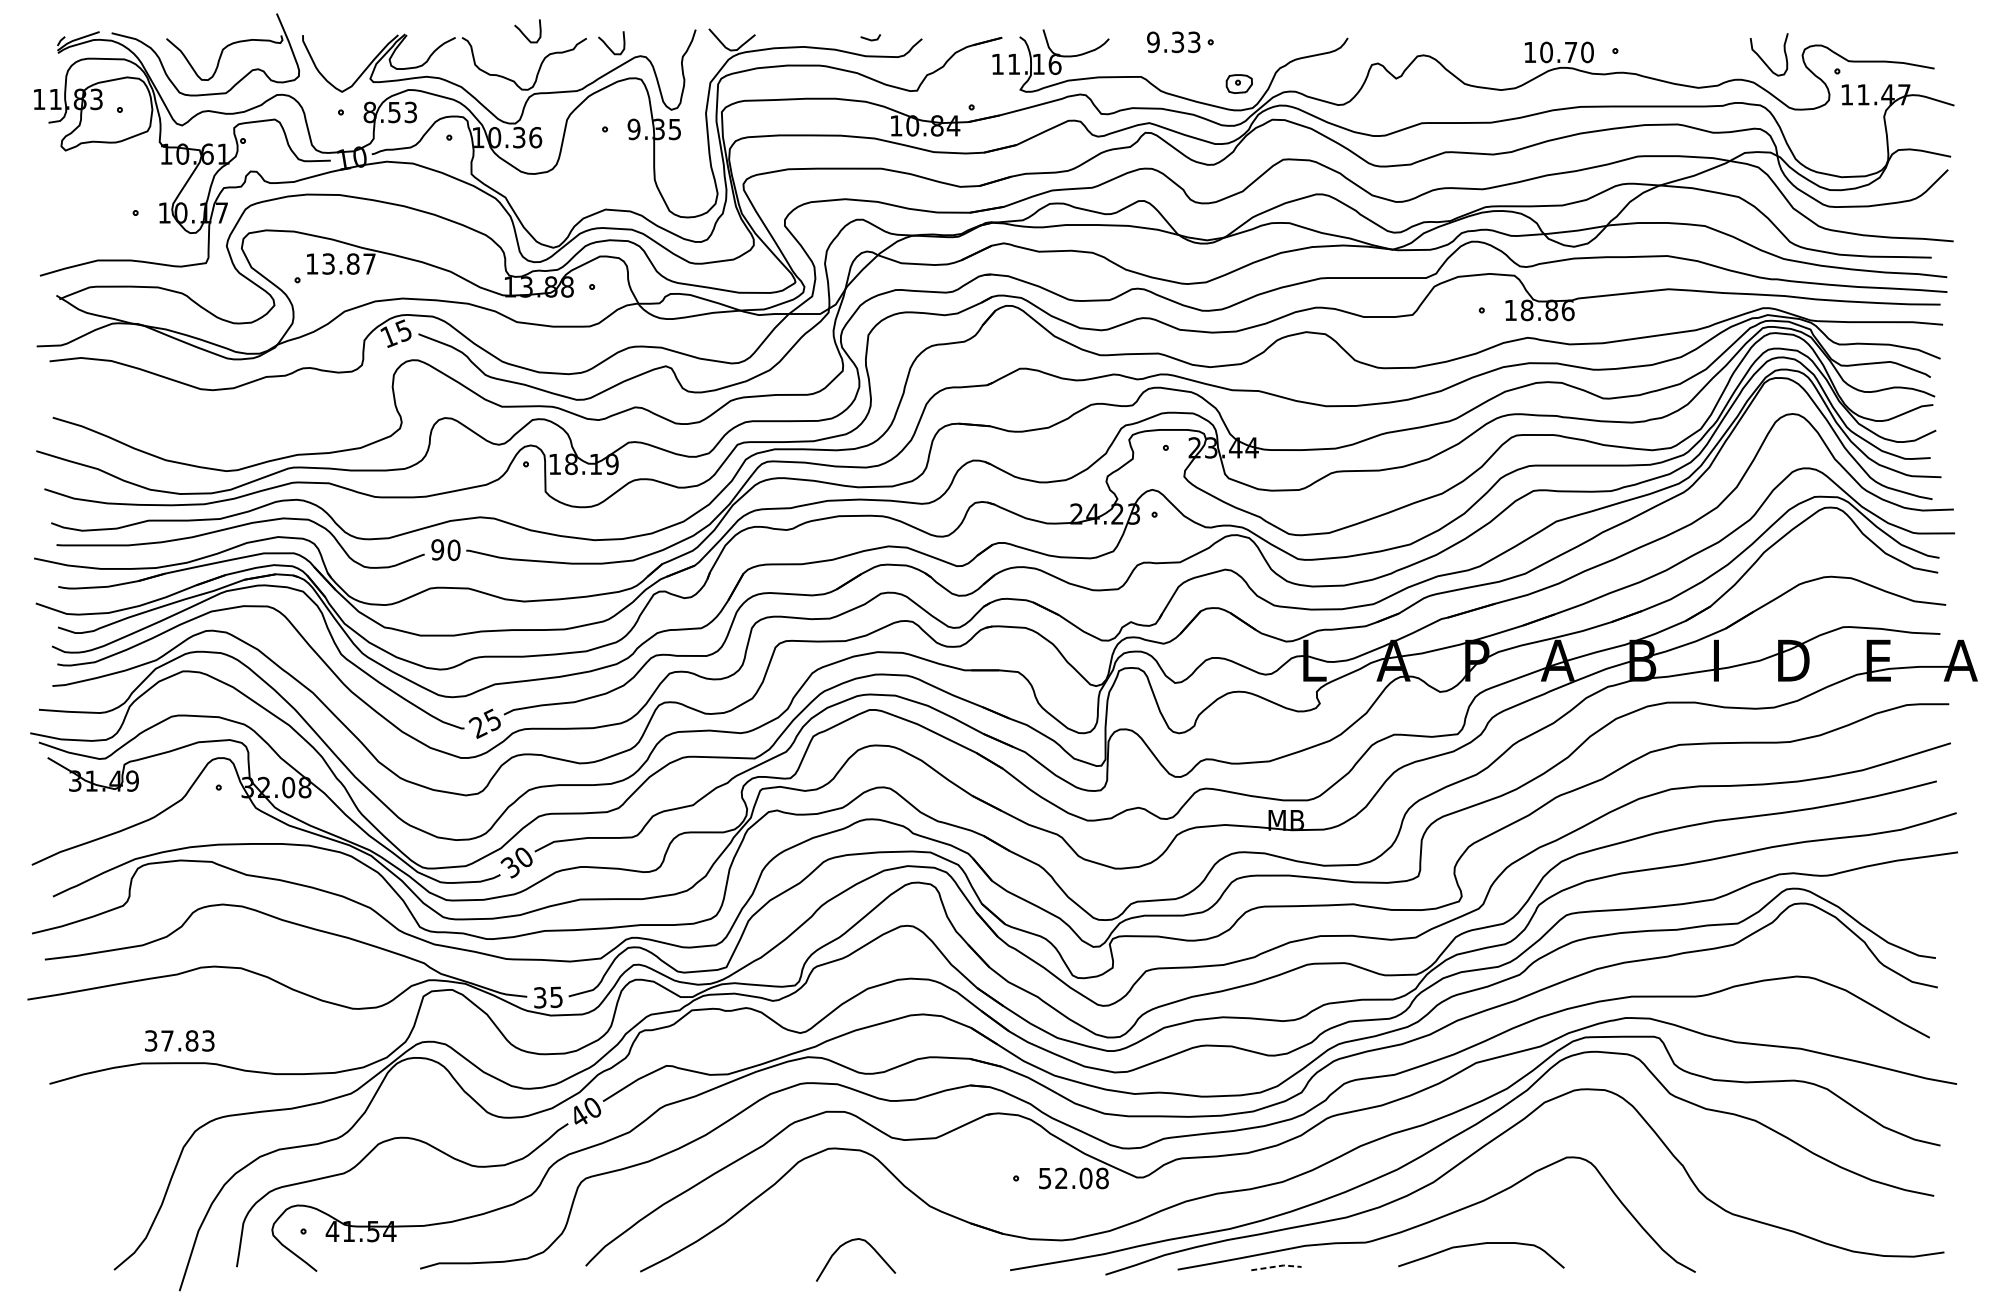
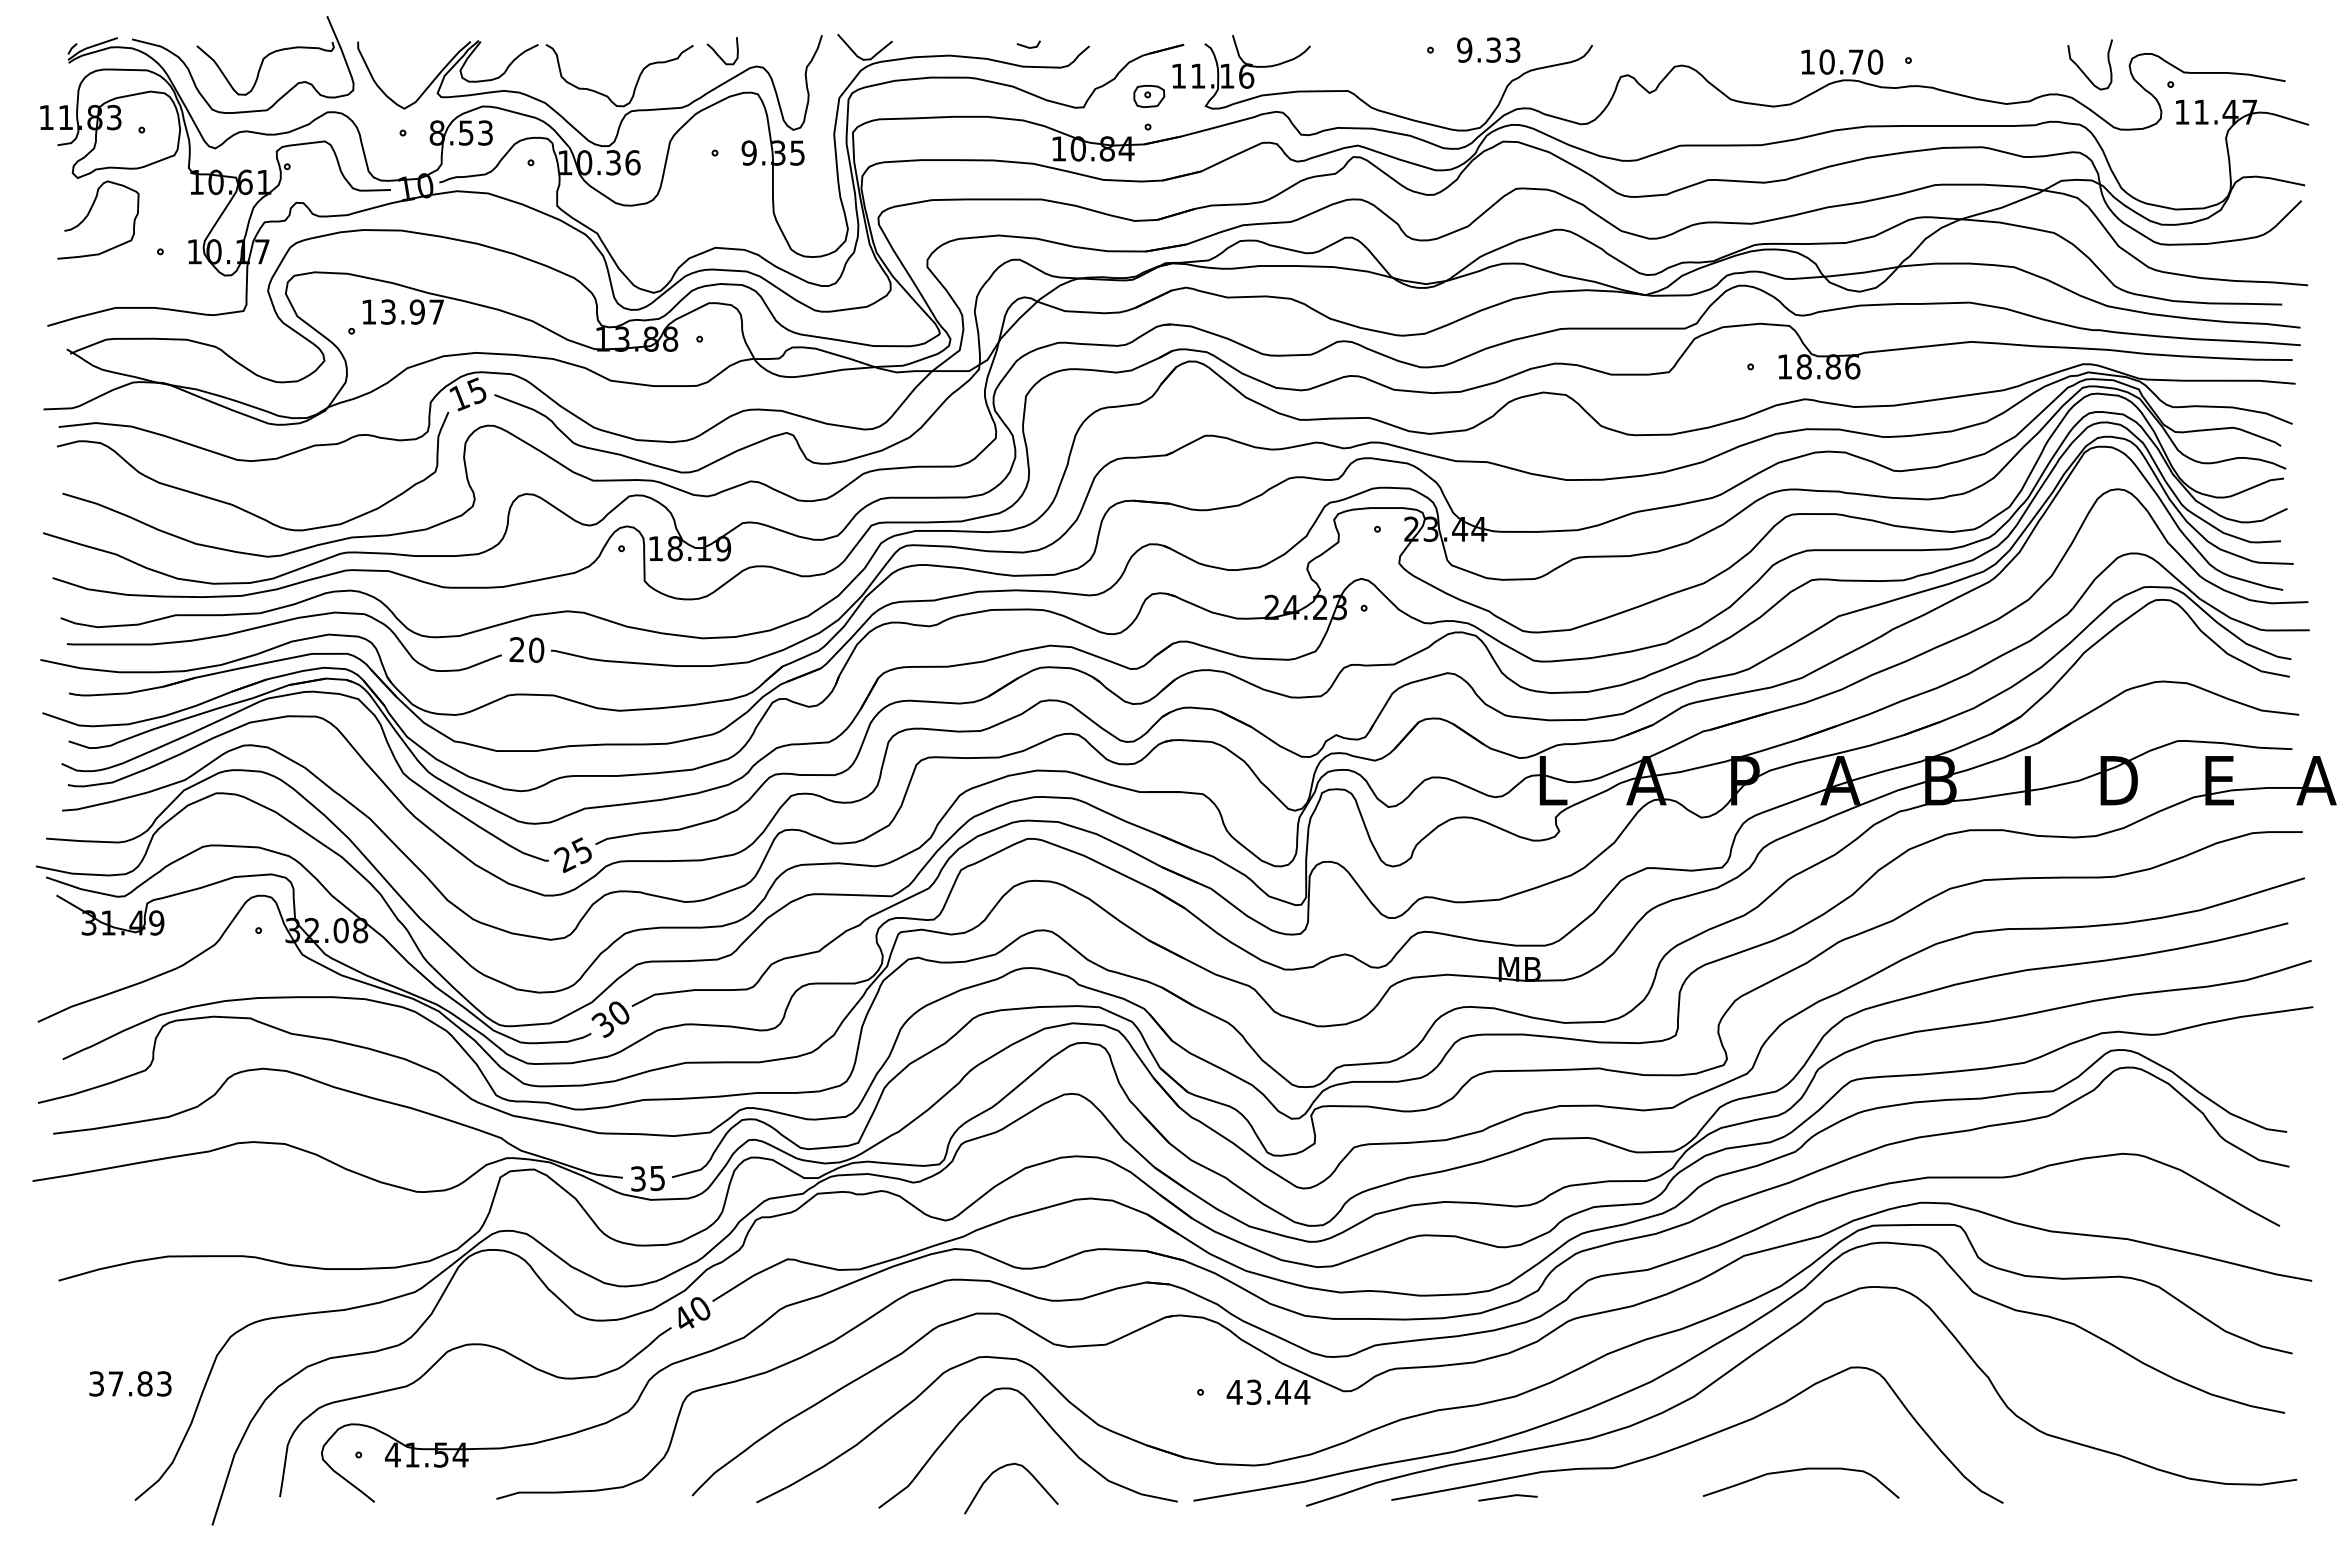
curve: (524, 34) -> (619, 40), removed
text: (1173, 41) -> (1488, 49), moved
part: (1239, 84) -> (1149, 96), moved
curve: (75, 181) -> (89, 214), added
text: (352, 263) -> (416, 311), 13.87 -> 13.97
curve: (200, 427) -> (236, 505), added
text: (437, 549) -> (516, 649), 90 -> 20
text: (179, 1040) -> (130, 1383), moved
text: (1073, 1178) -> (1268, 1392), 52.08 -> 43.44
curve: (889, 1209) -> (1050, 1428), added
curve: (1480, 1244) -> (1800, 1470), moved
line: (1276, 1266) -> (1508, 1496), dashed -> solid

